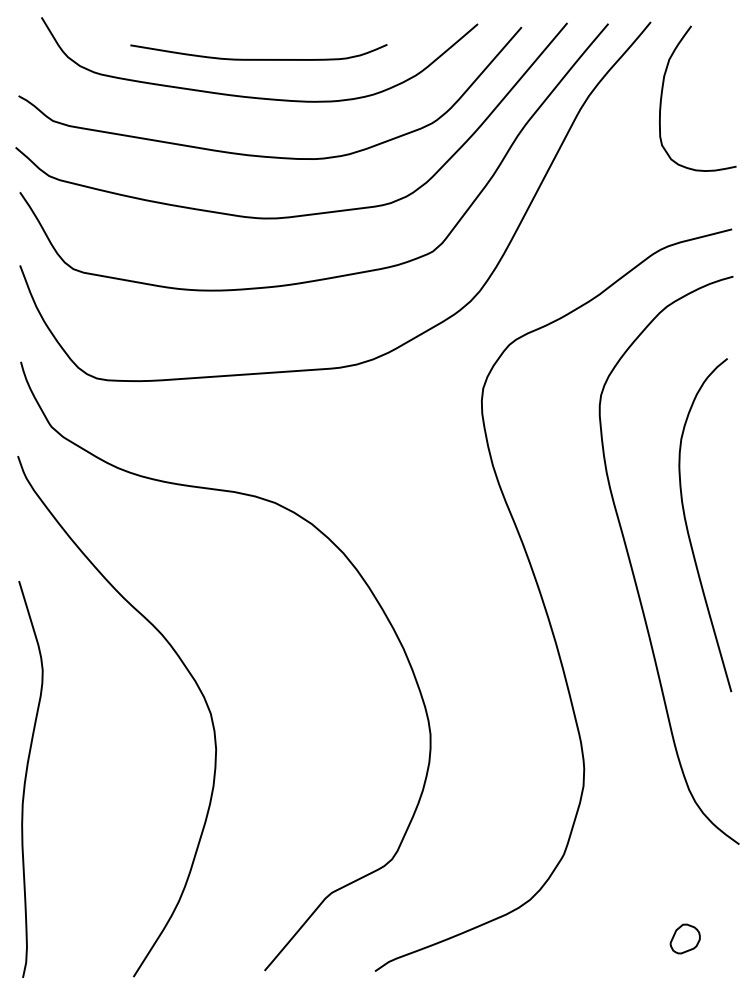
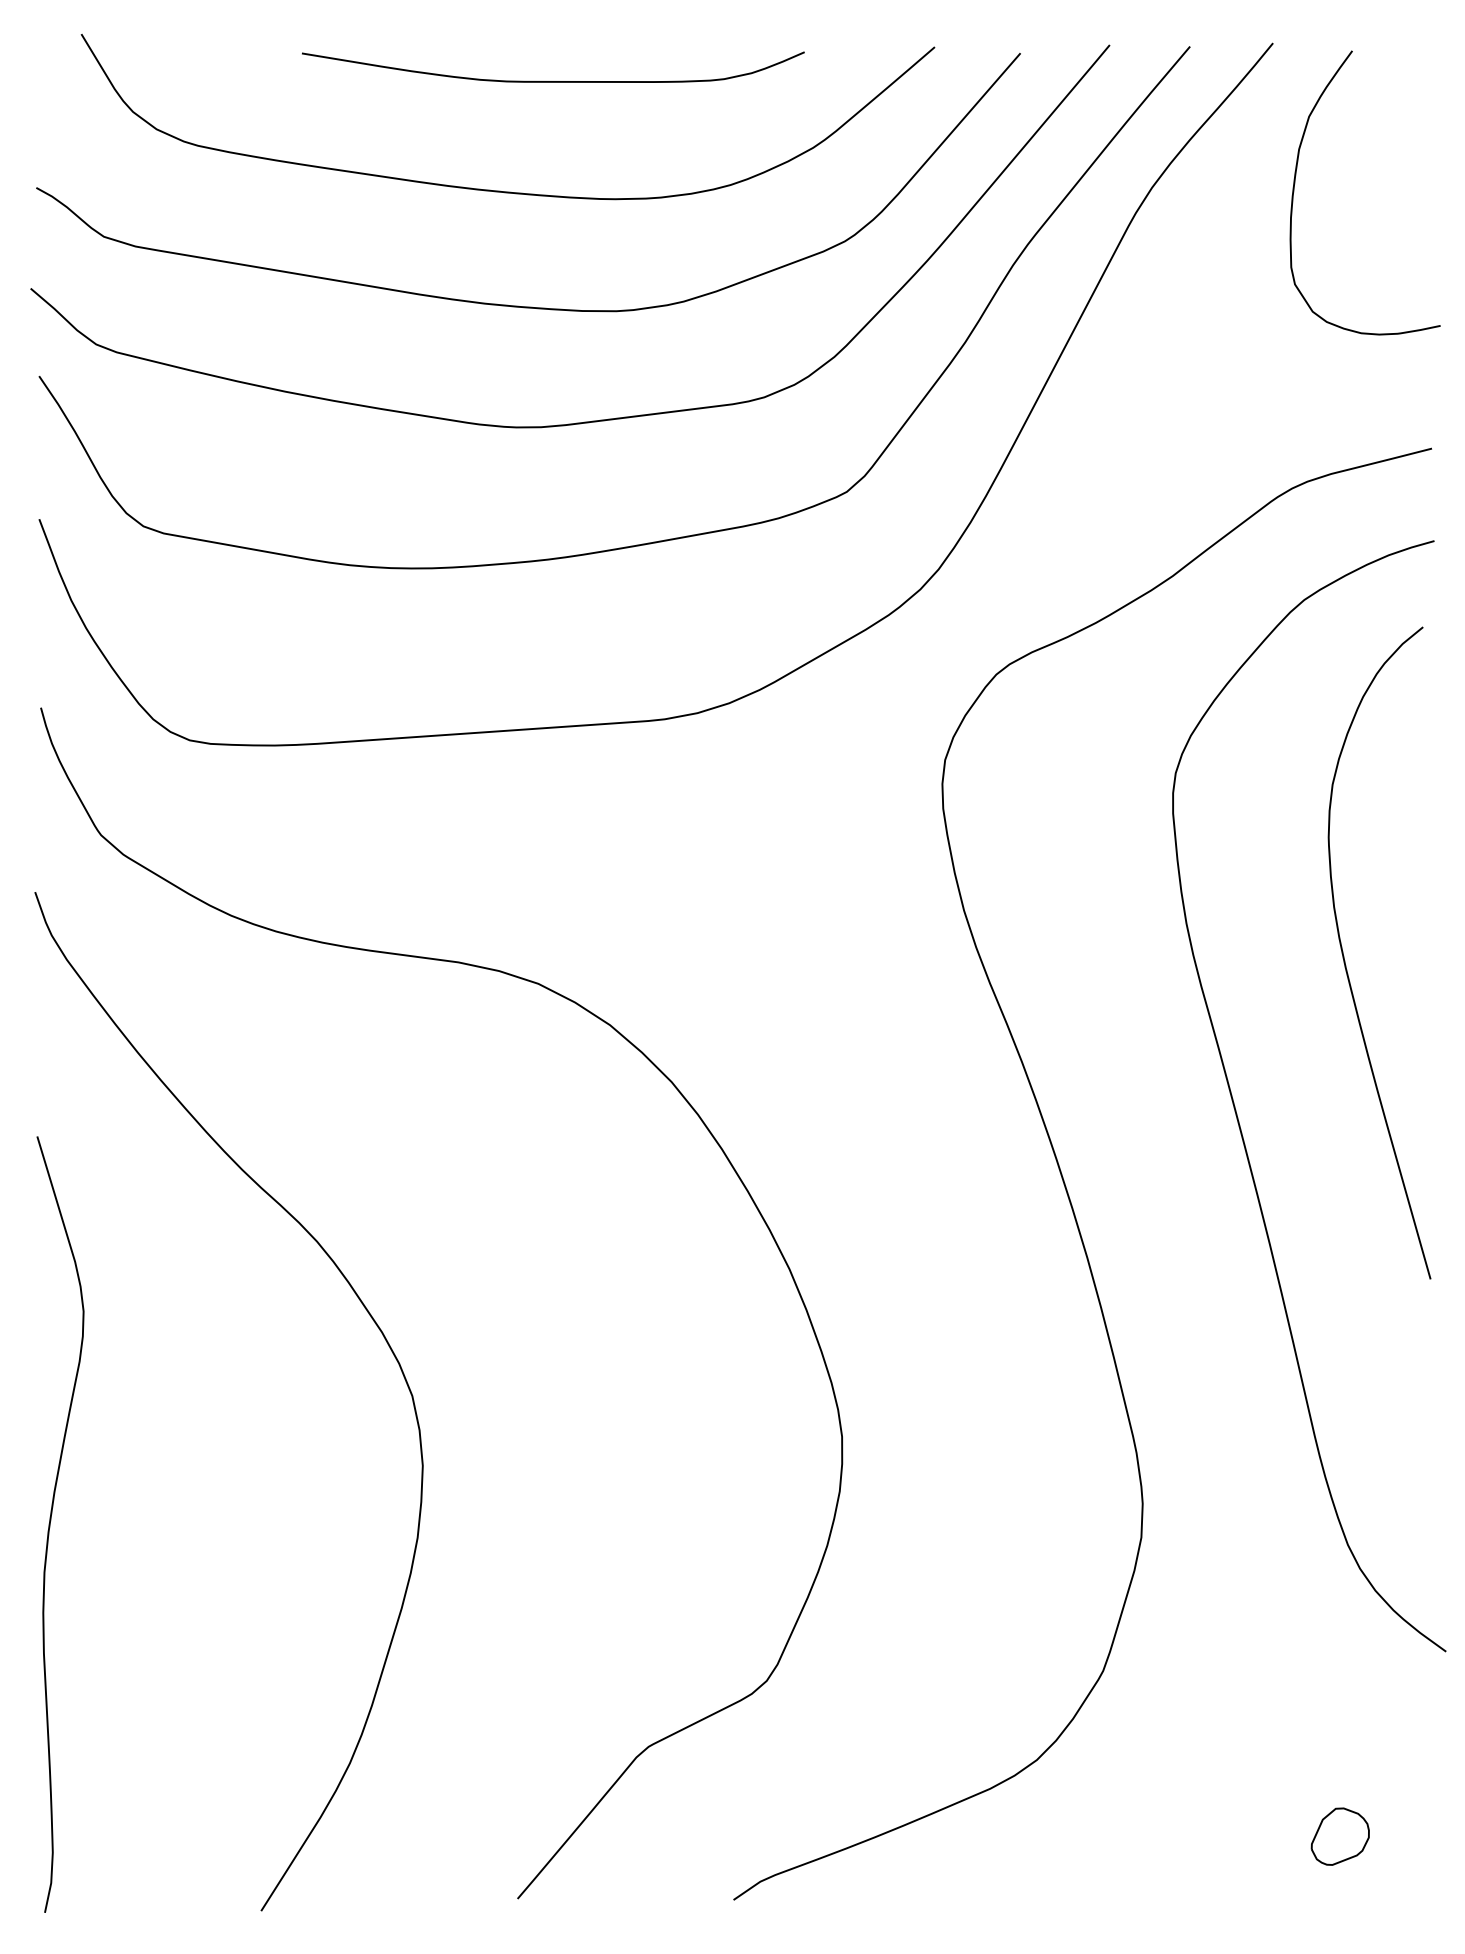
curve: (256, 58) -> (548, 79), moved
curve: (688, 529) -> (1346, 961), moved

